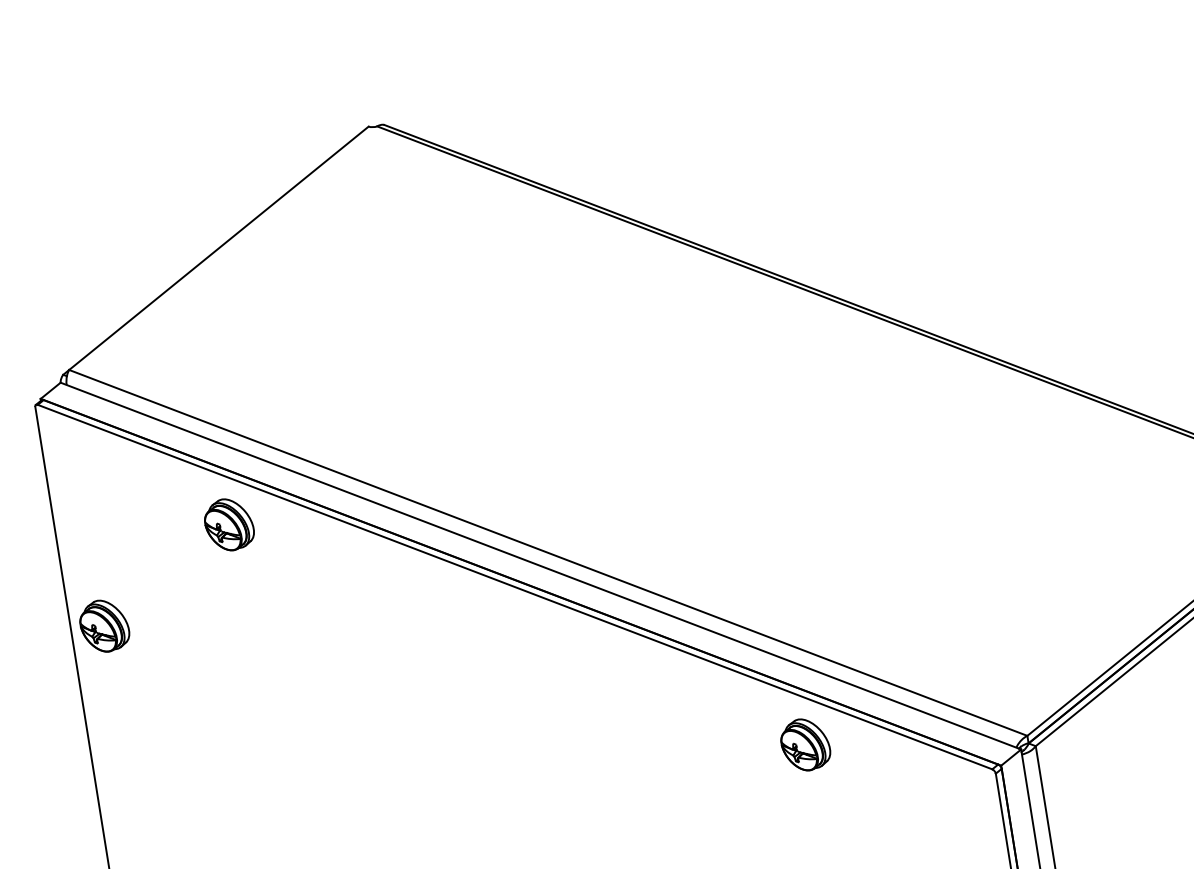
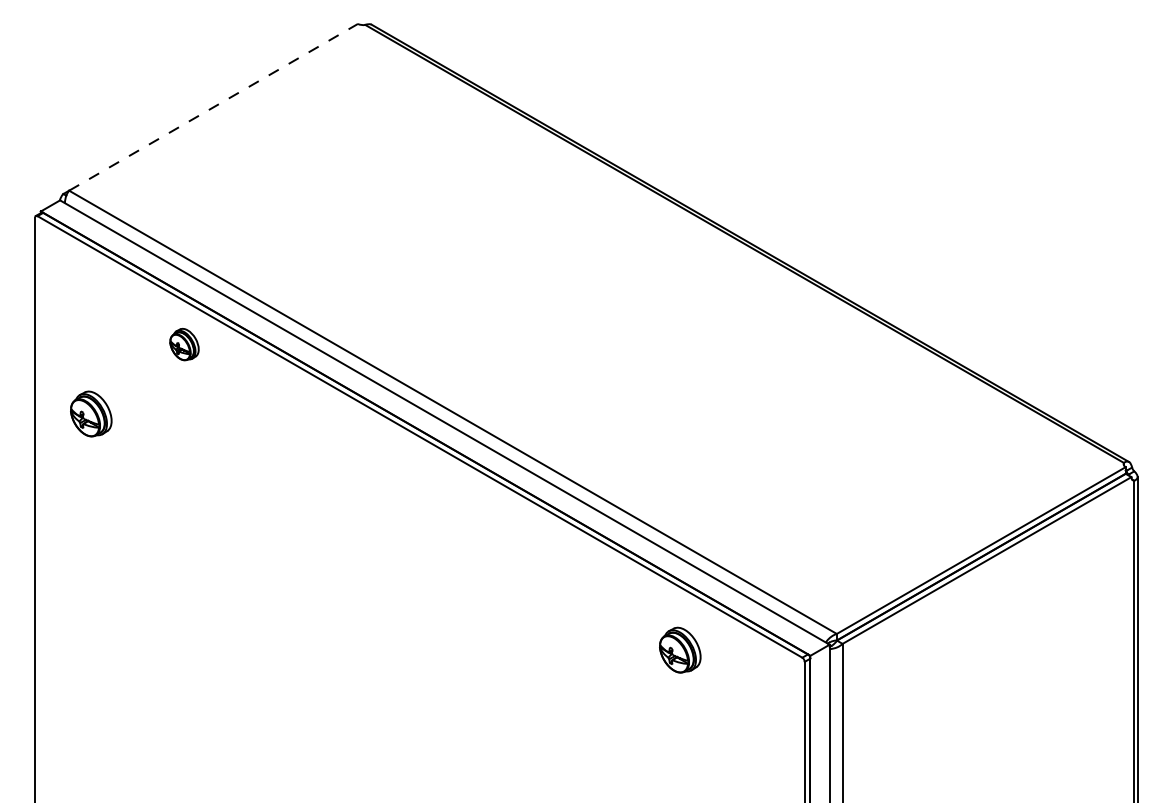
line: (218, 248) -> (213, 107), solid -> dashed
part: (229, 524) -> (184, 344), size x0.7
part: (104, 625) -> (91, 413), moved
part: (805, 743) -> (680, 649), moved

